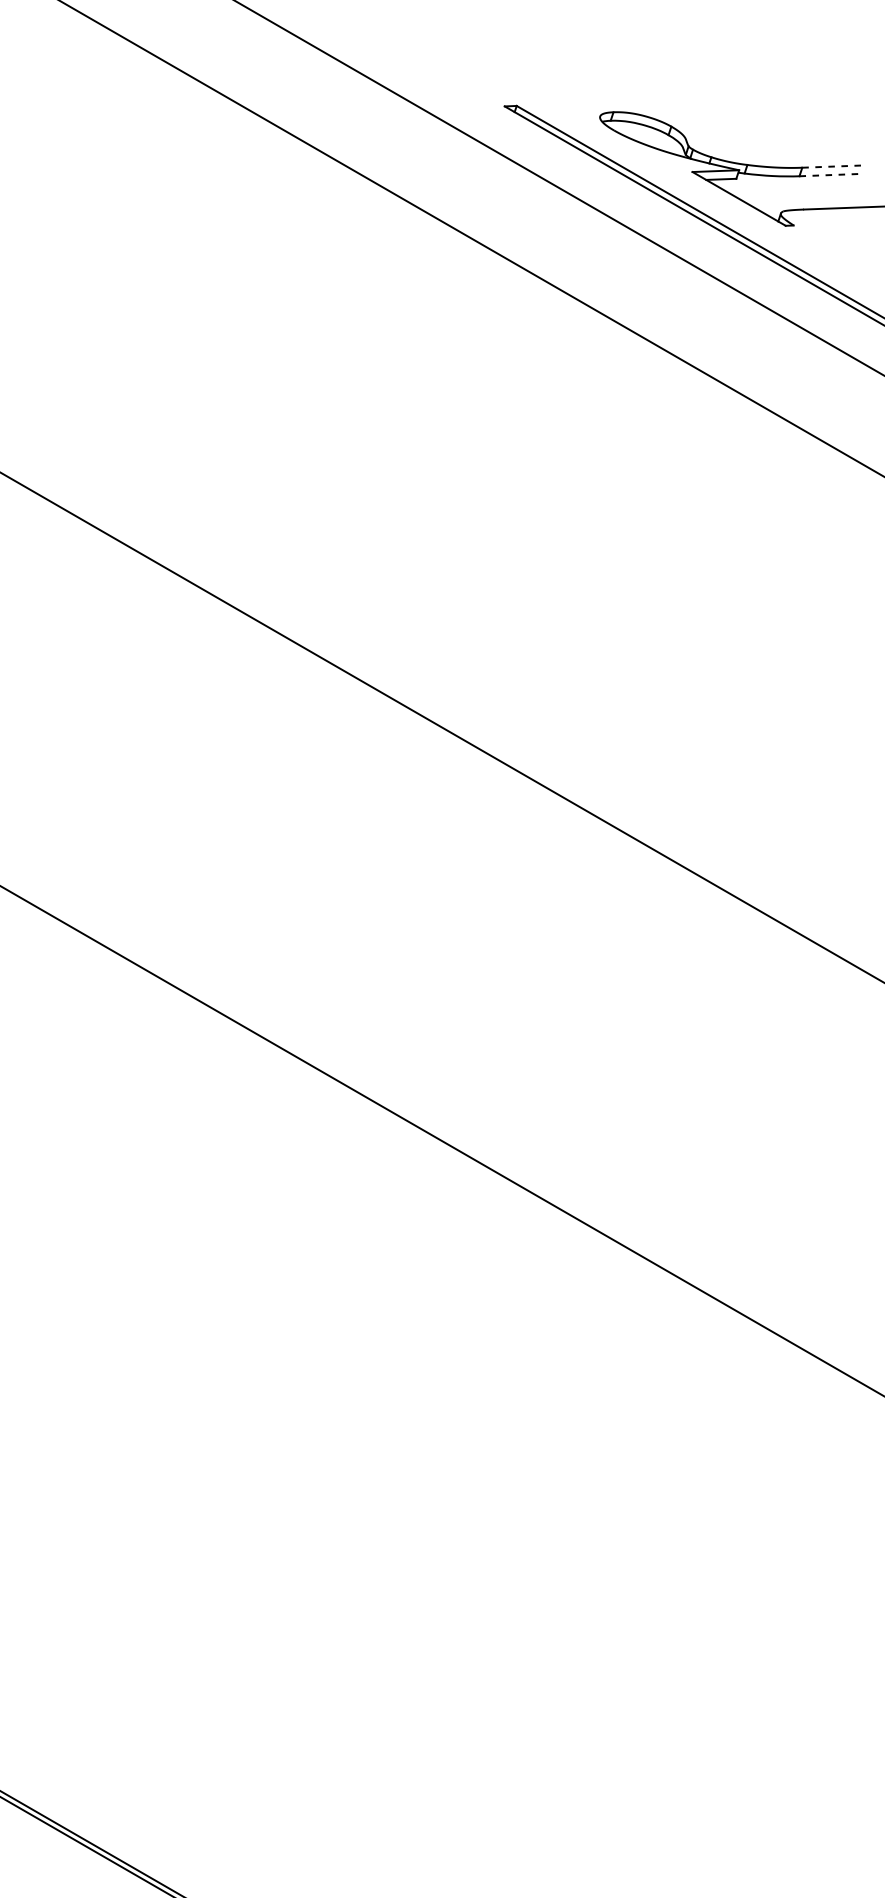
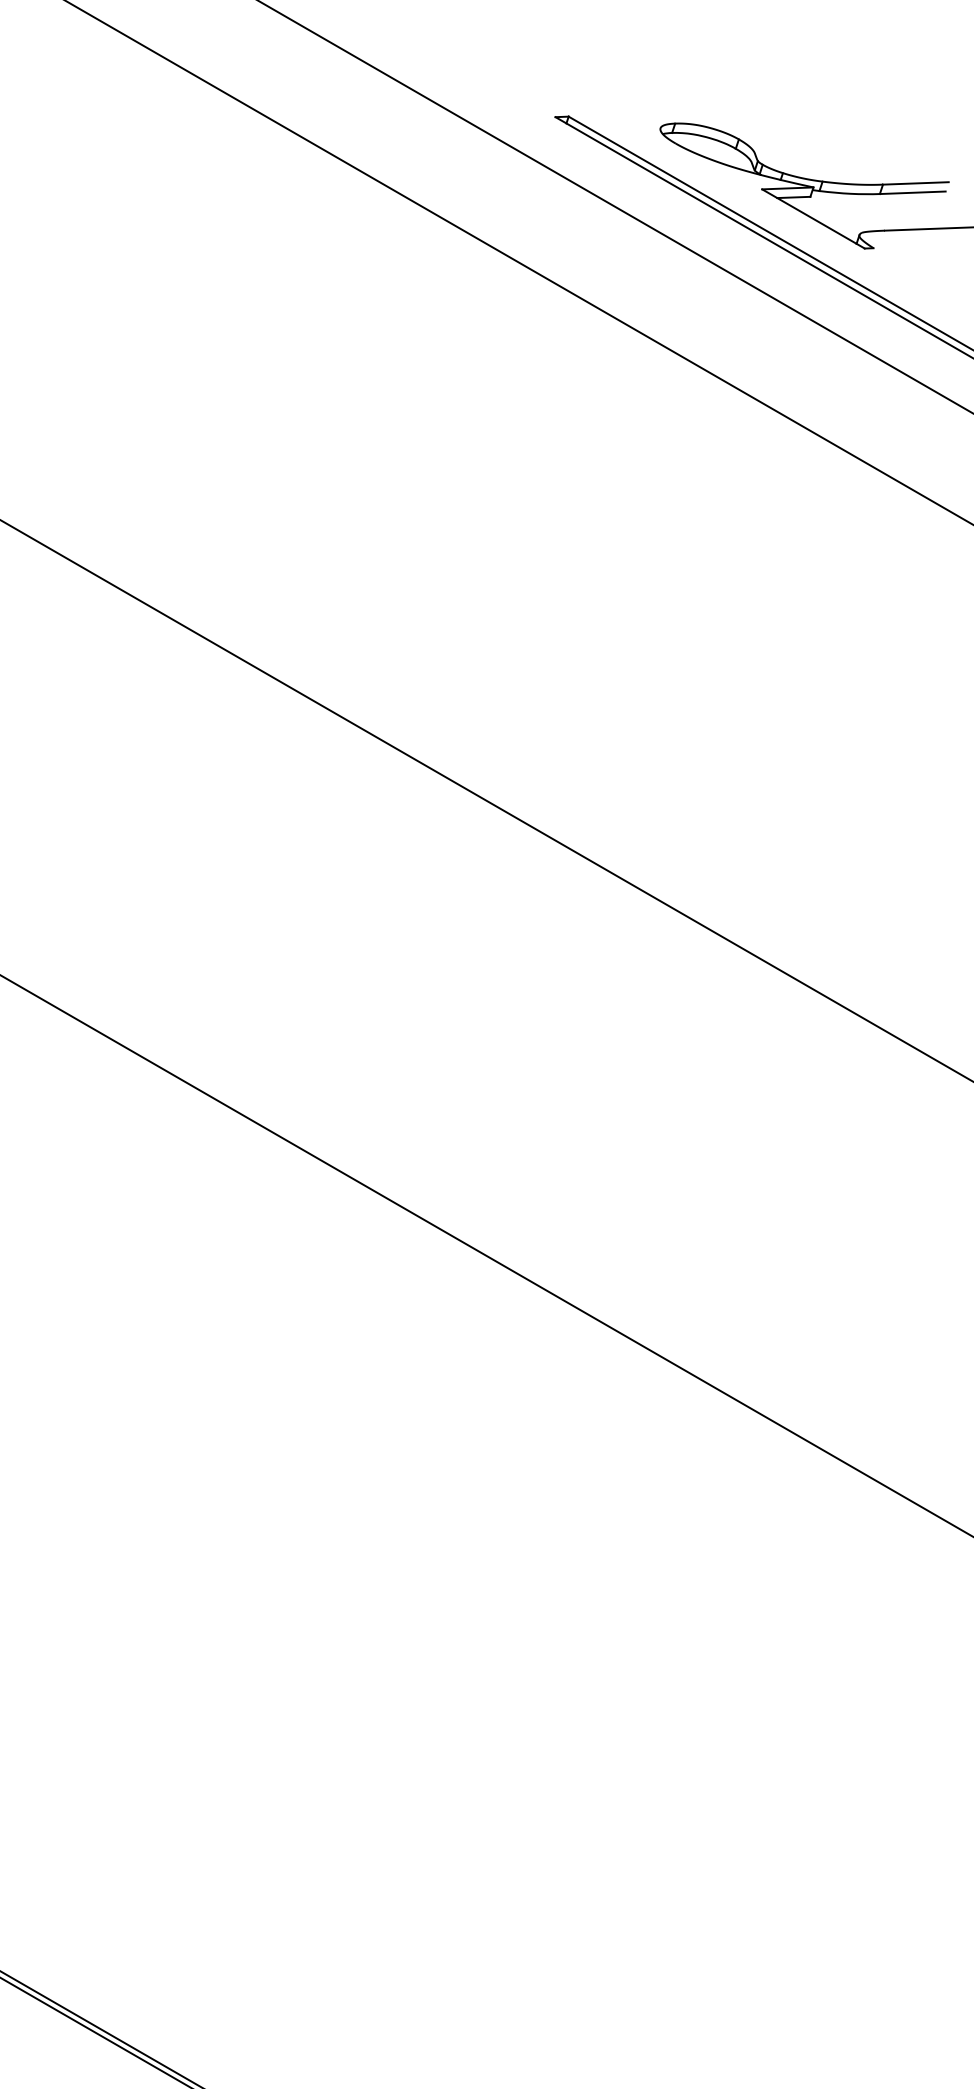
line: (831, 166) -> (915, 183), dashed -> solid
line: (829, 174) -> (912, 192), dashed -> solid

